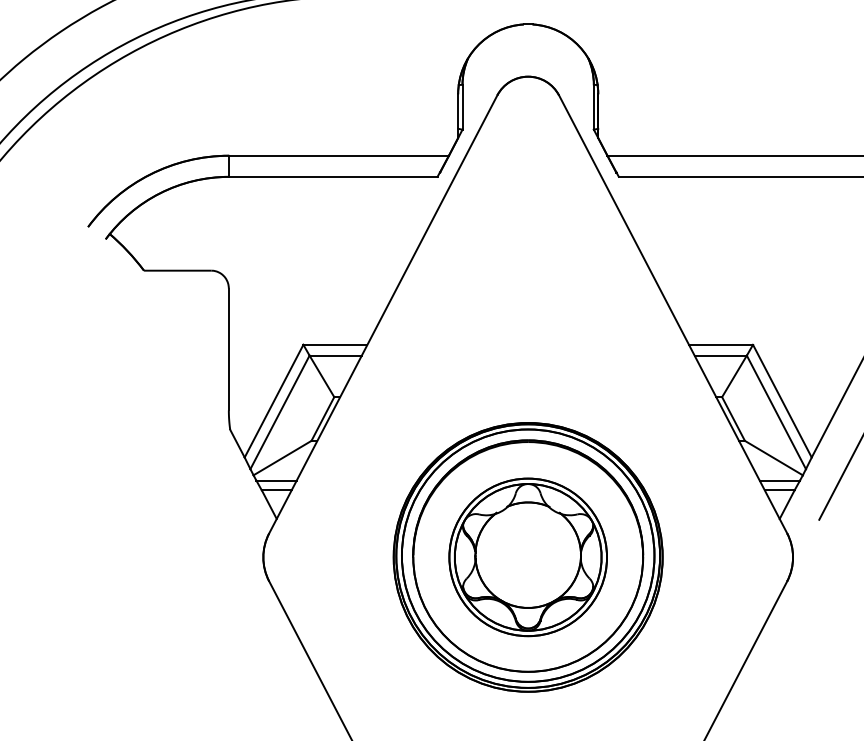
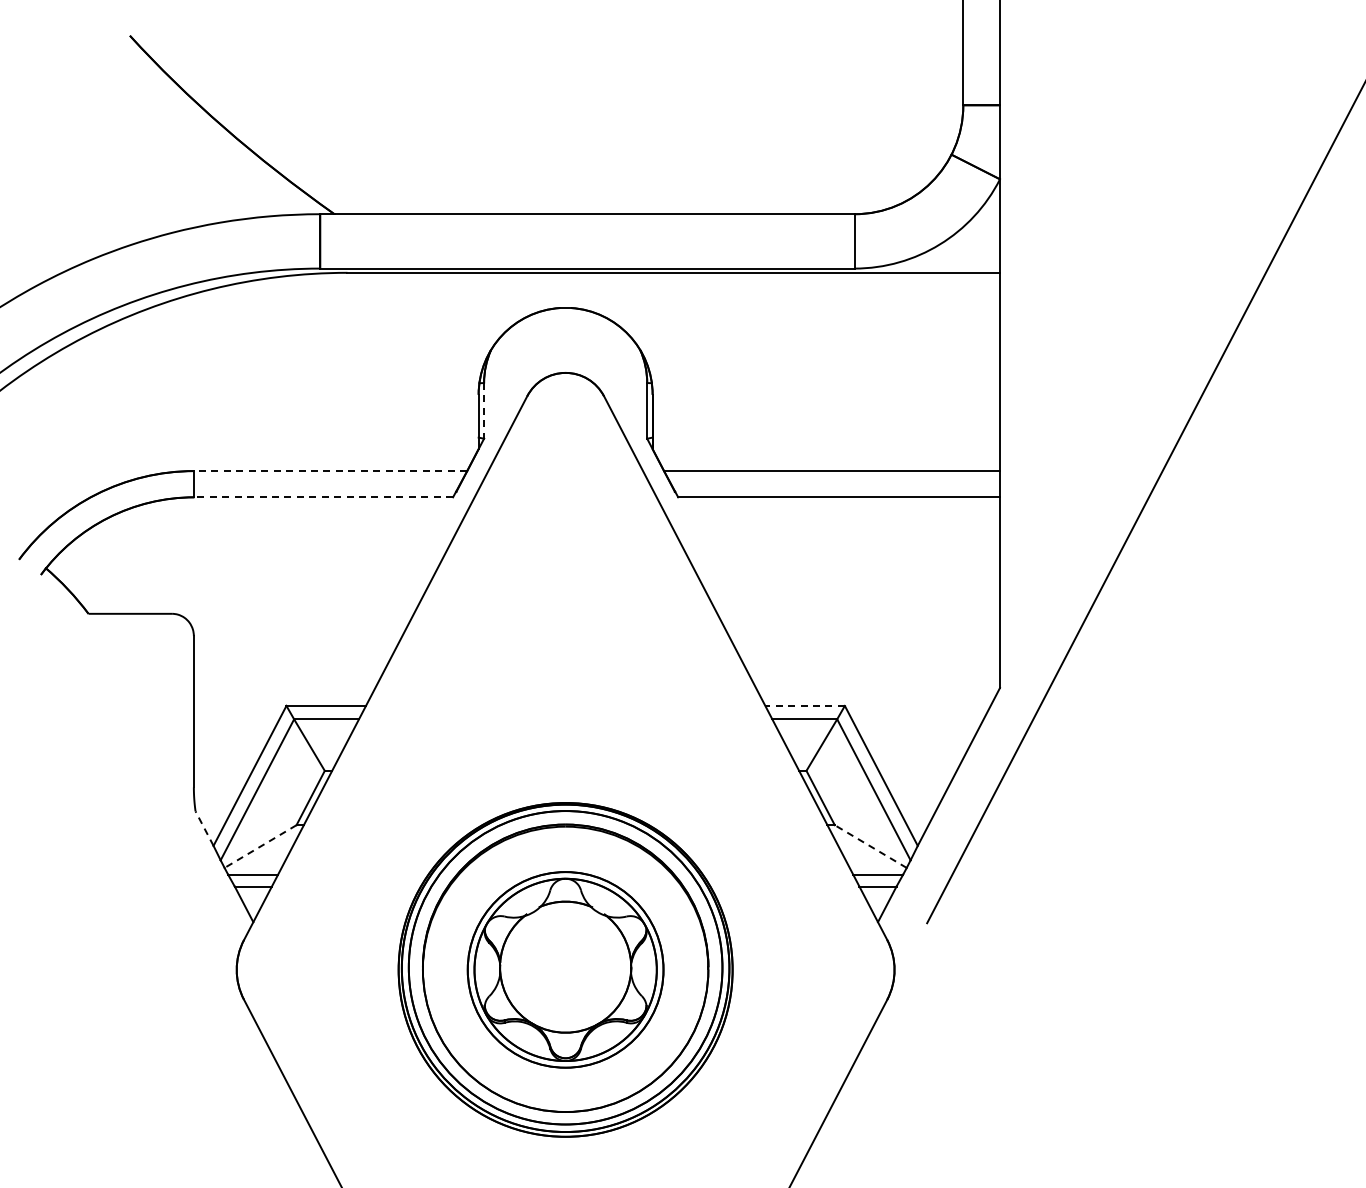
line: (462, 106) -> (484, 410), solid -> dashed
line: (338, 156) -> (330, 471), solid -> dashed
line: (333, 177) -> (323, 497), solid -> dashed
line: (721, 344) -> (805, 705), solid -> dashed
line: (237, 443) -> (204, 828), solid -> dashed
line: (282, 458) -> (260, 846), solid -> dashed
line: (773, 458) -> (870, 846), solid -> dashed

